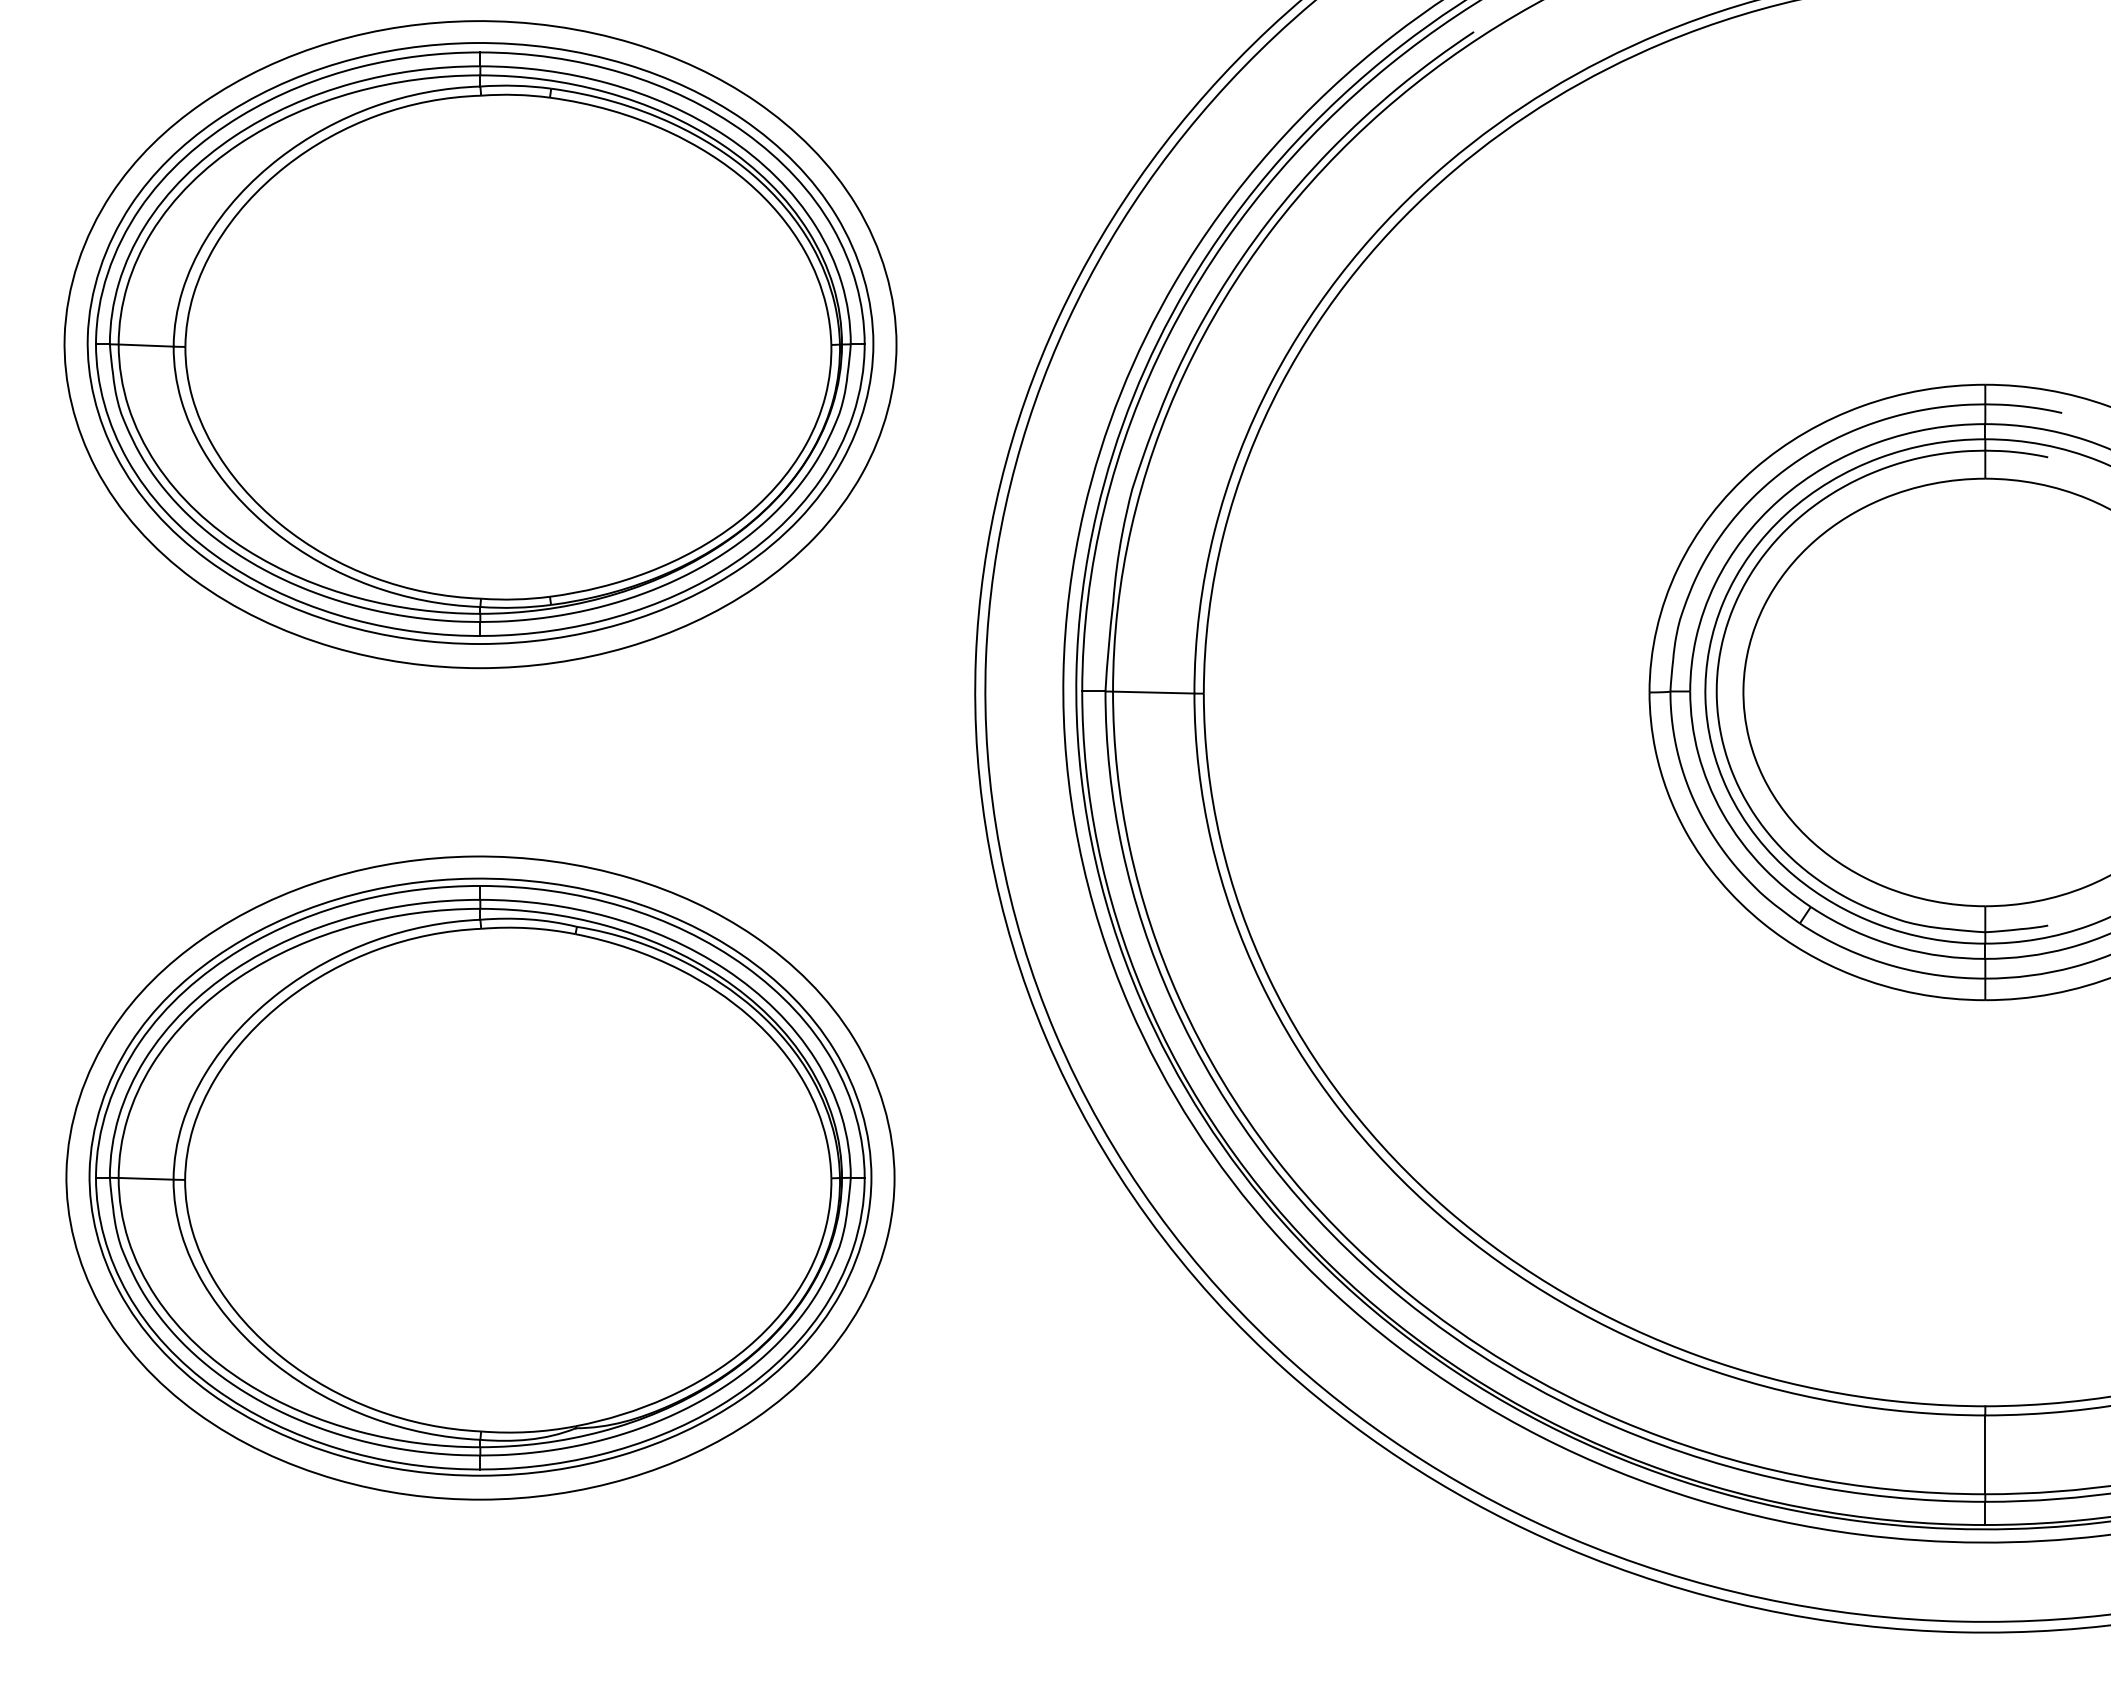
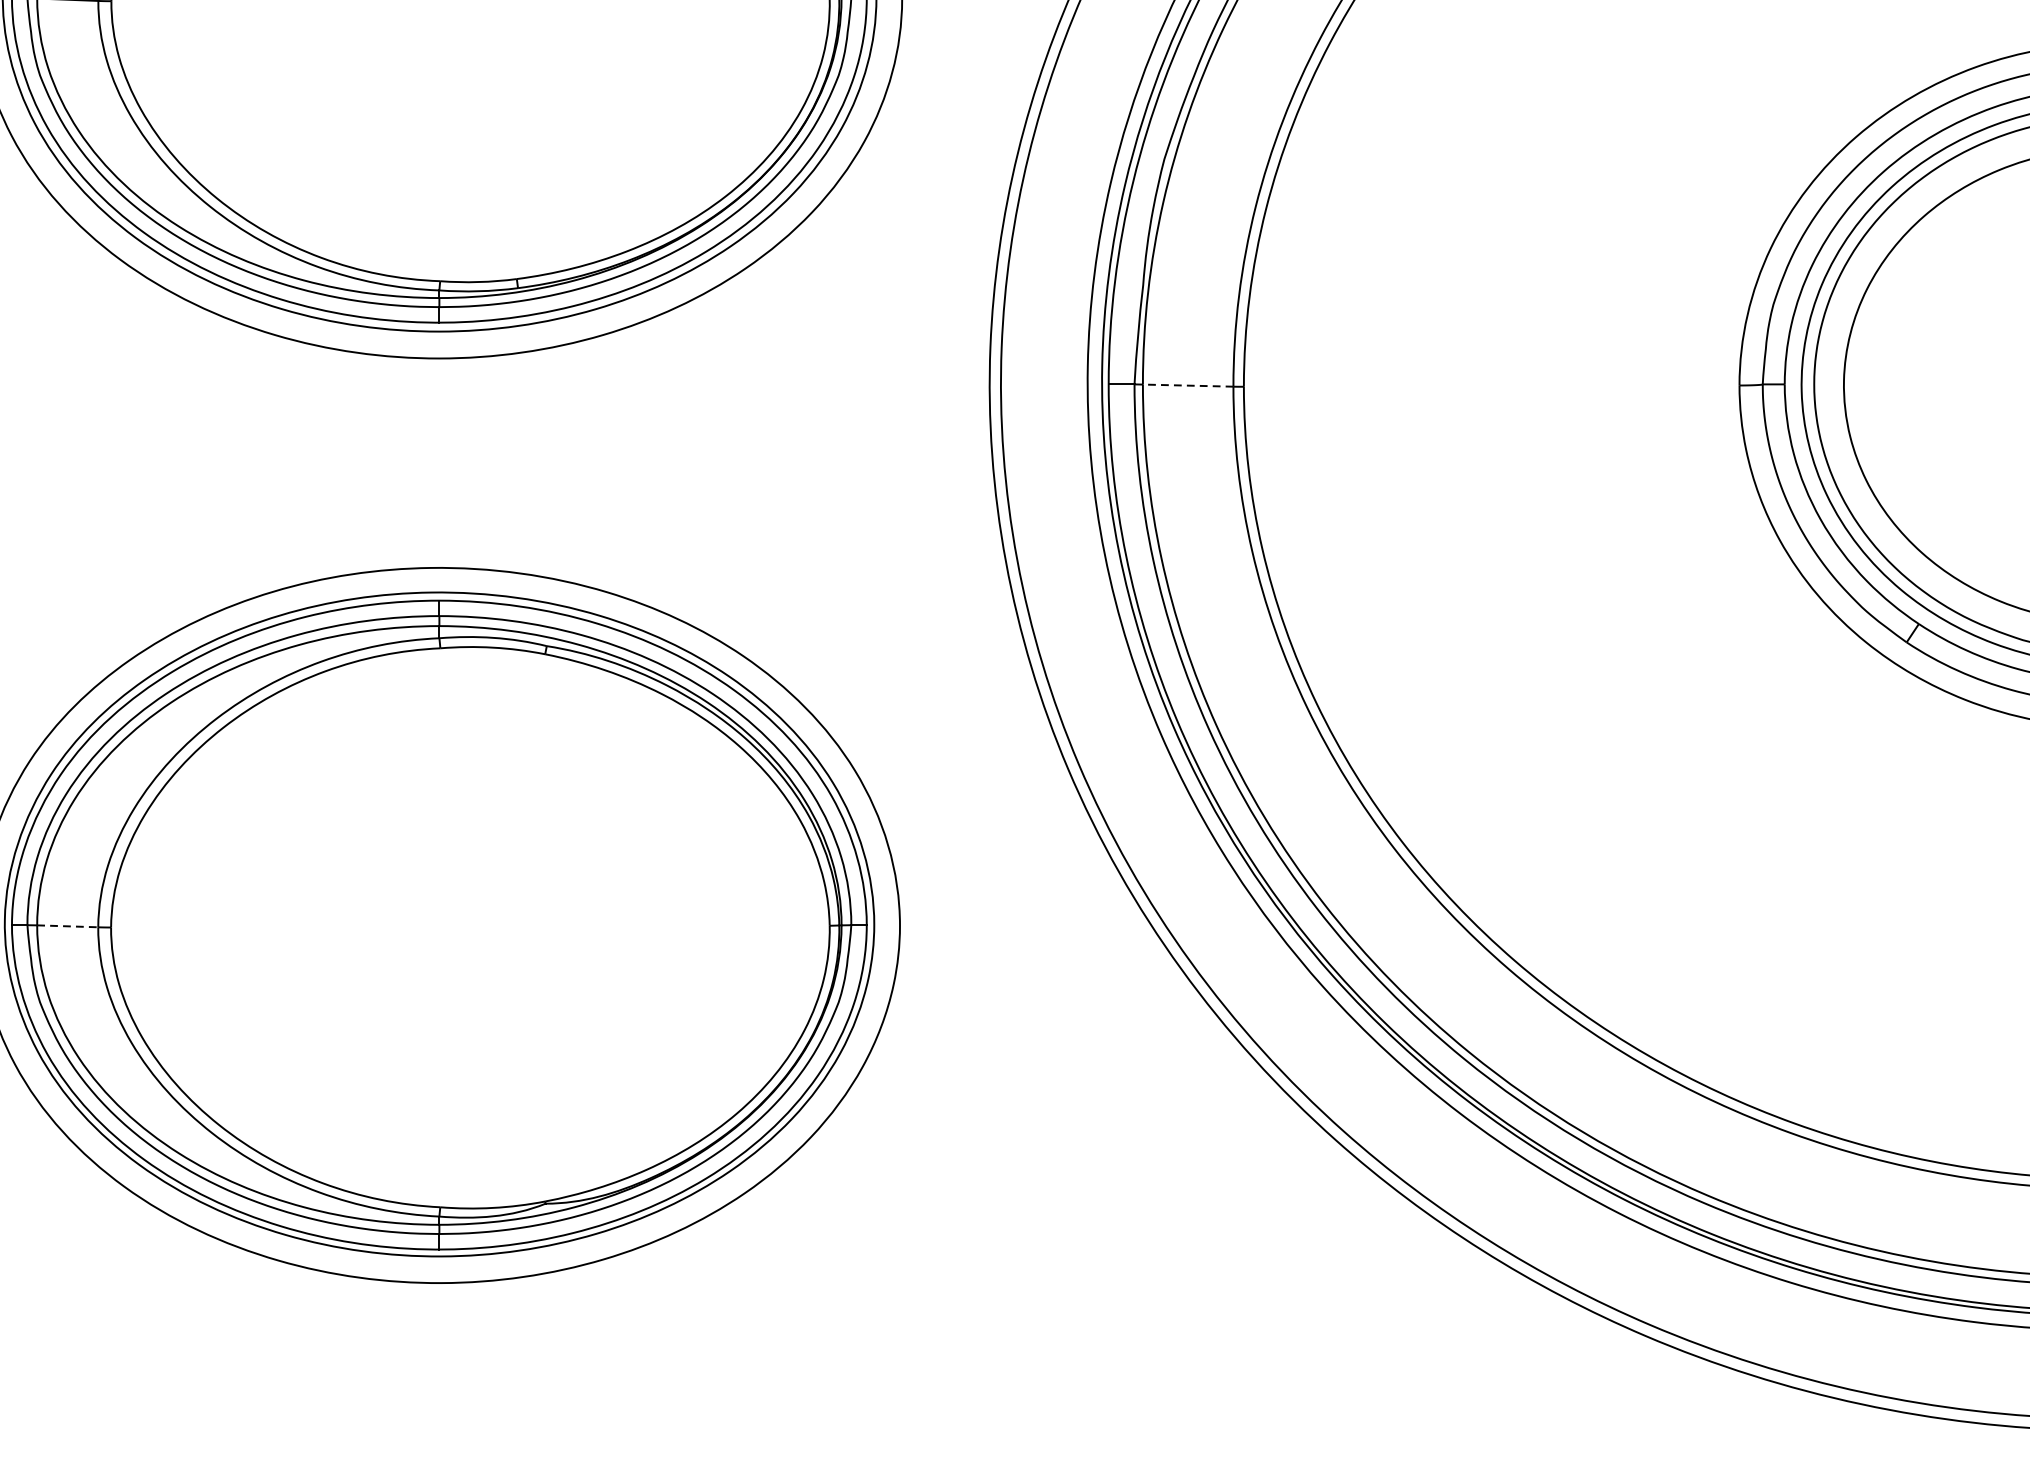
line: (1153, 692) -> (1187, 385), solid -> dashed
line: (146, 1178) -> (68, 925), solid -> dashed

